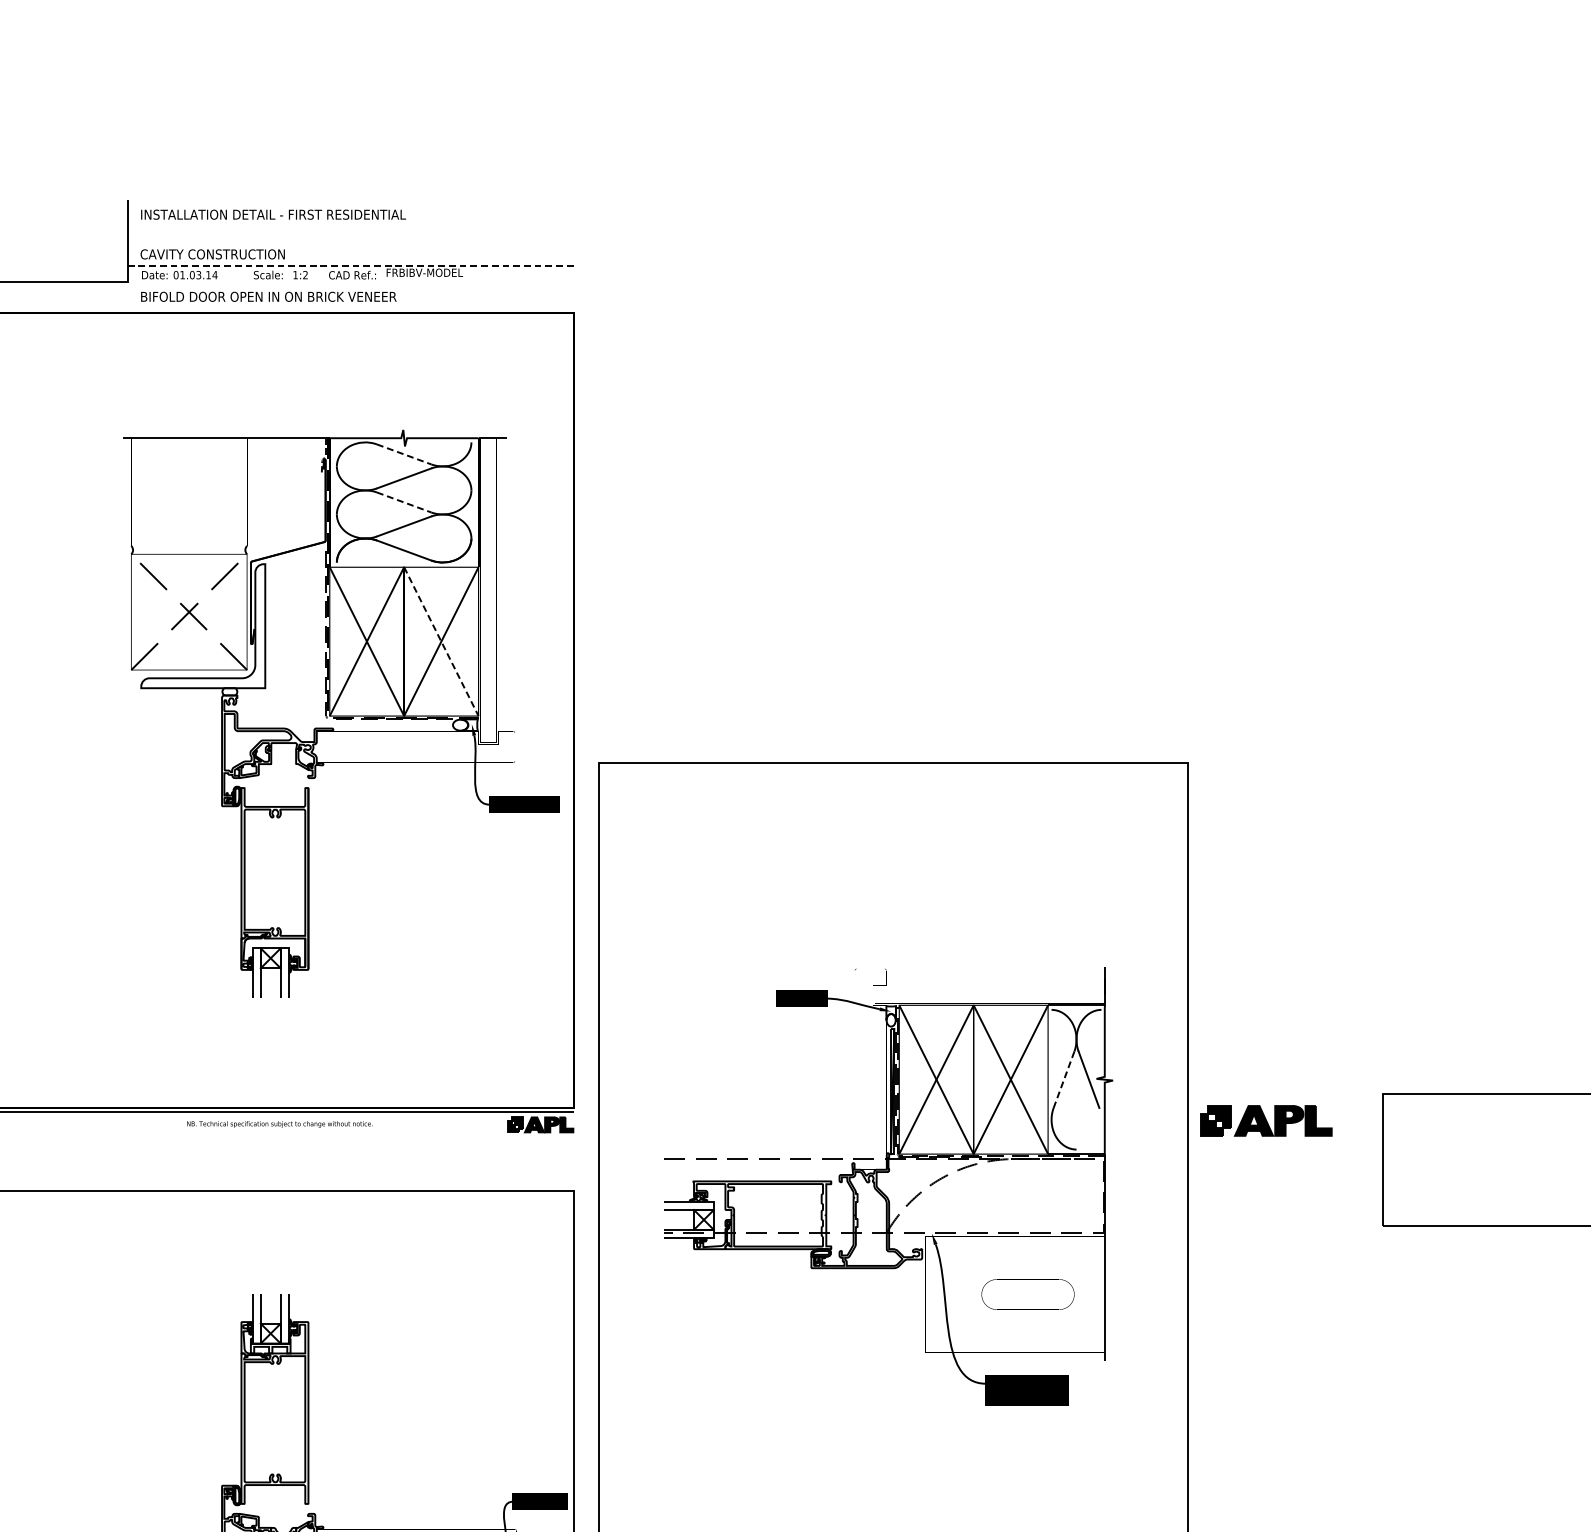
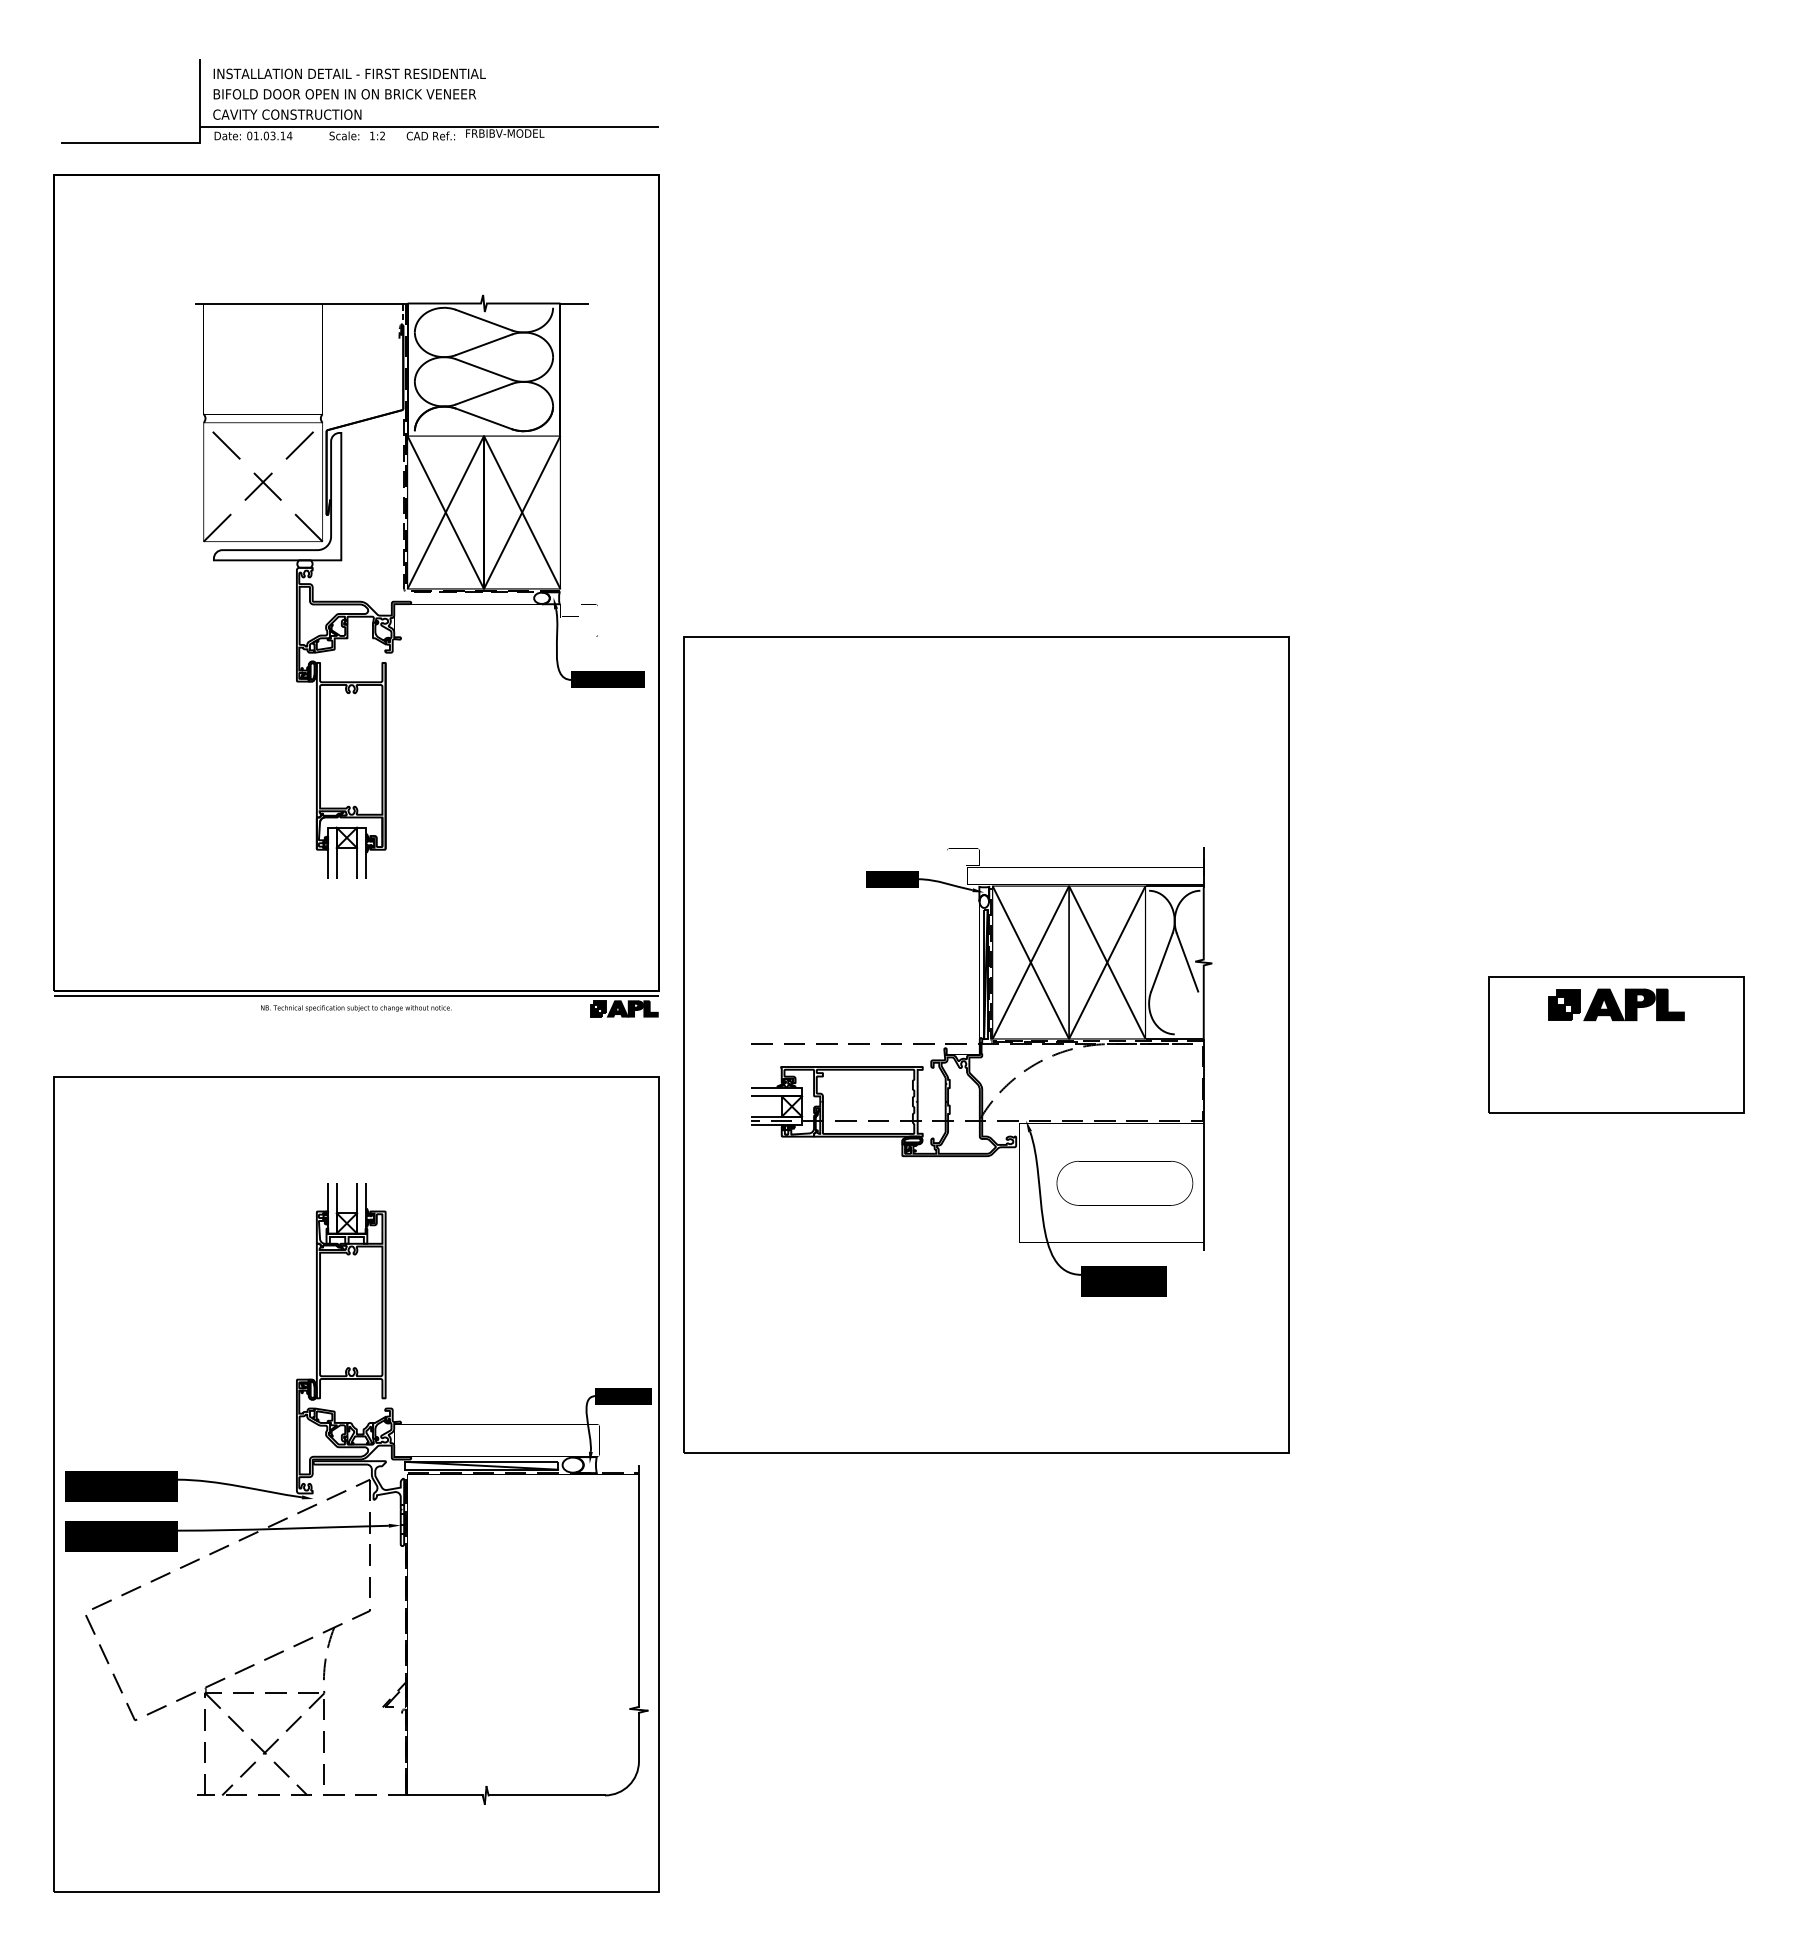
line: (351, 265) -> (429, 126), dashed -> solid
text: (268, 297) -> (344, 94), moved
line: (403, 454) -> (483, 320), dashed -> solid
line: (403, 502) -> (483, 369), dashed -> solid
line: (441, 641) -> (522, 512), dashed -> solid
line: (1063, 1079) -> (1161, 962), dashed -> solid
part: (1266, 1120) -> (1616, 1004), moved
part: (1027, 1293) -> (1124, 1182), size x1.43

